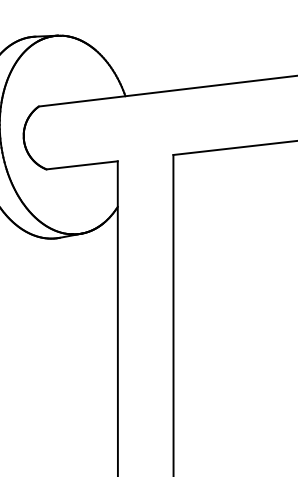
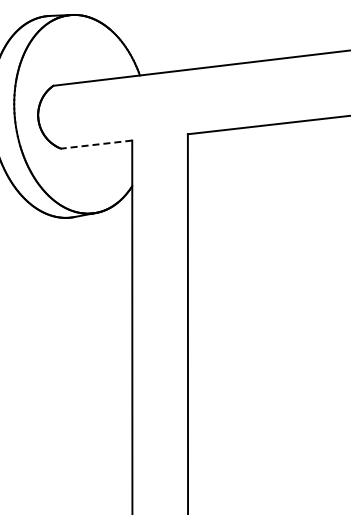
line: (82, 165) -> (96, 144), solid -> dashed

